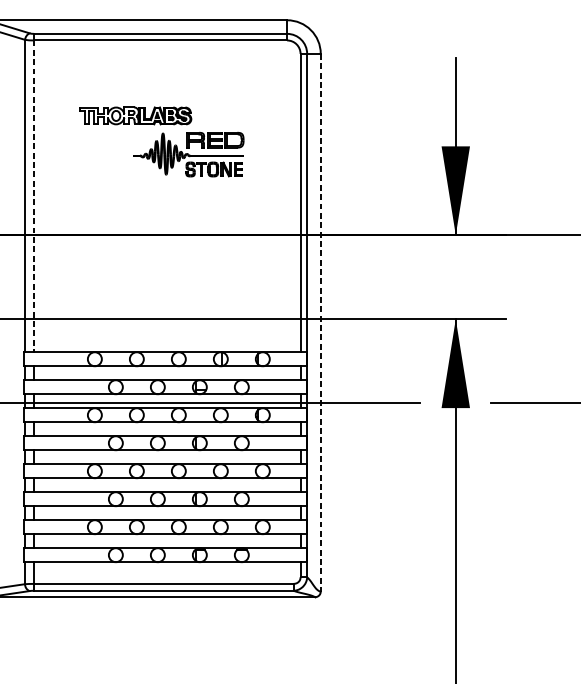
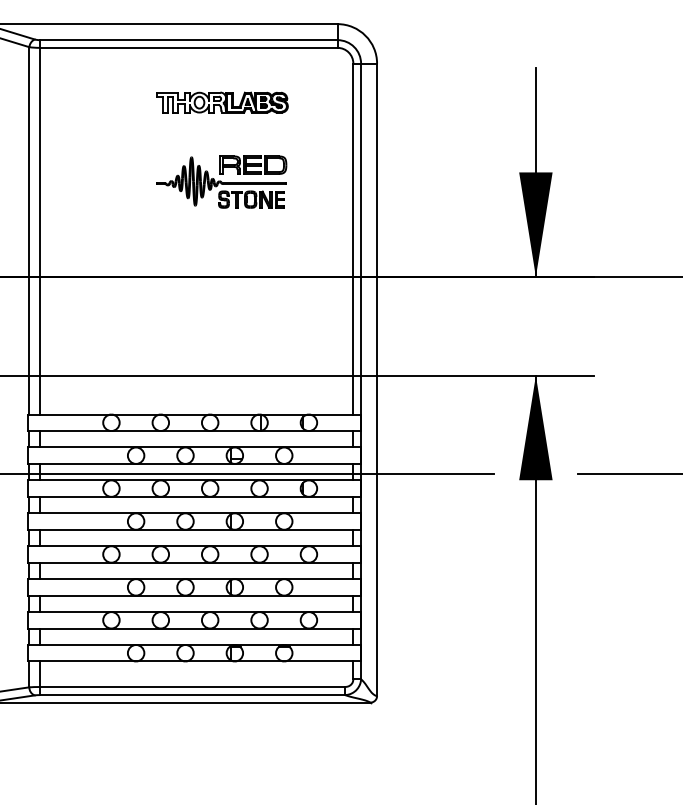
part: (135, 115) -> (222, 102), moved
line: (33, 196) -> (39, 231), dashed -> solid
line: (321, 323) -> (377, 380), dashed -> solid

